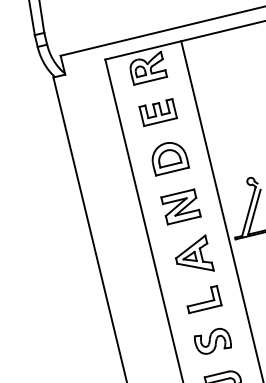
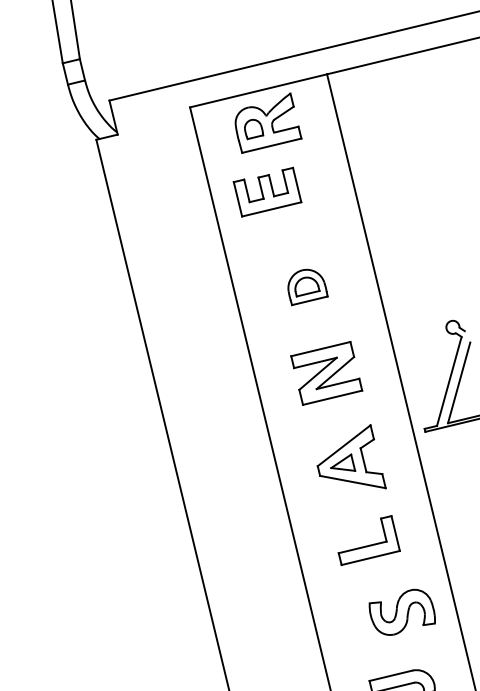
part: (157, 112) -> (266, 192), moved
part: (170, 159) -> (307, 287), size x0.6
part: (212, 341) -> (401, 612), moved

